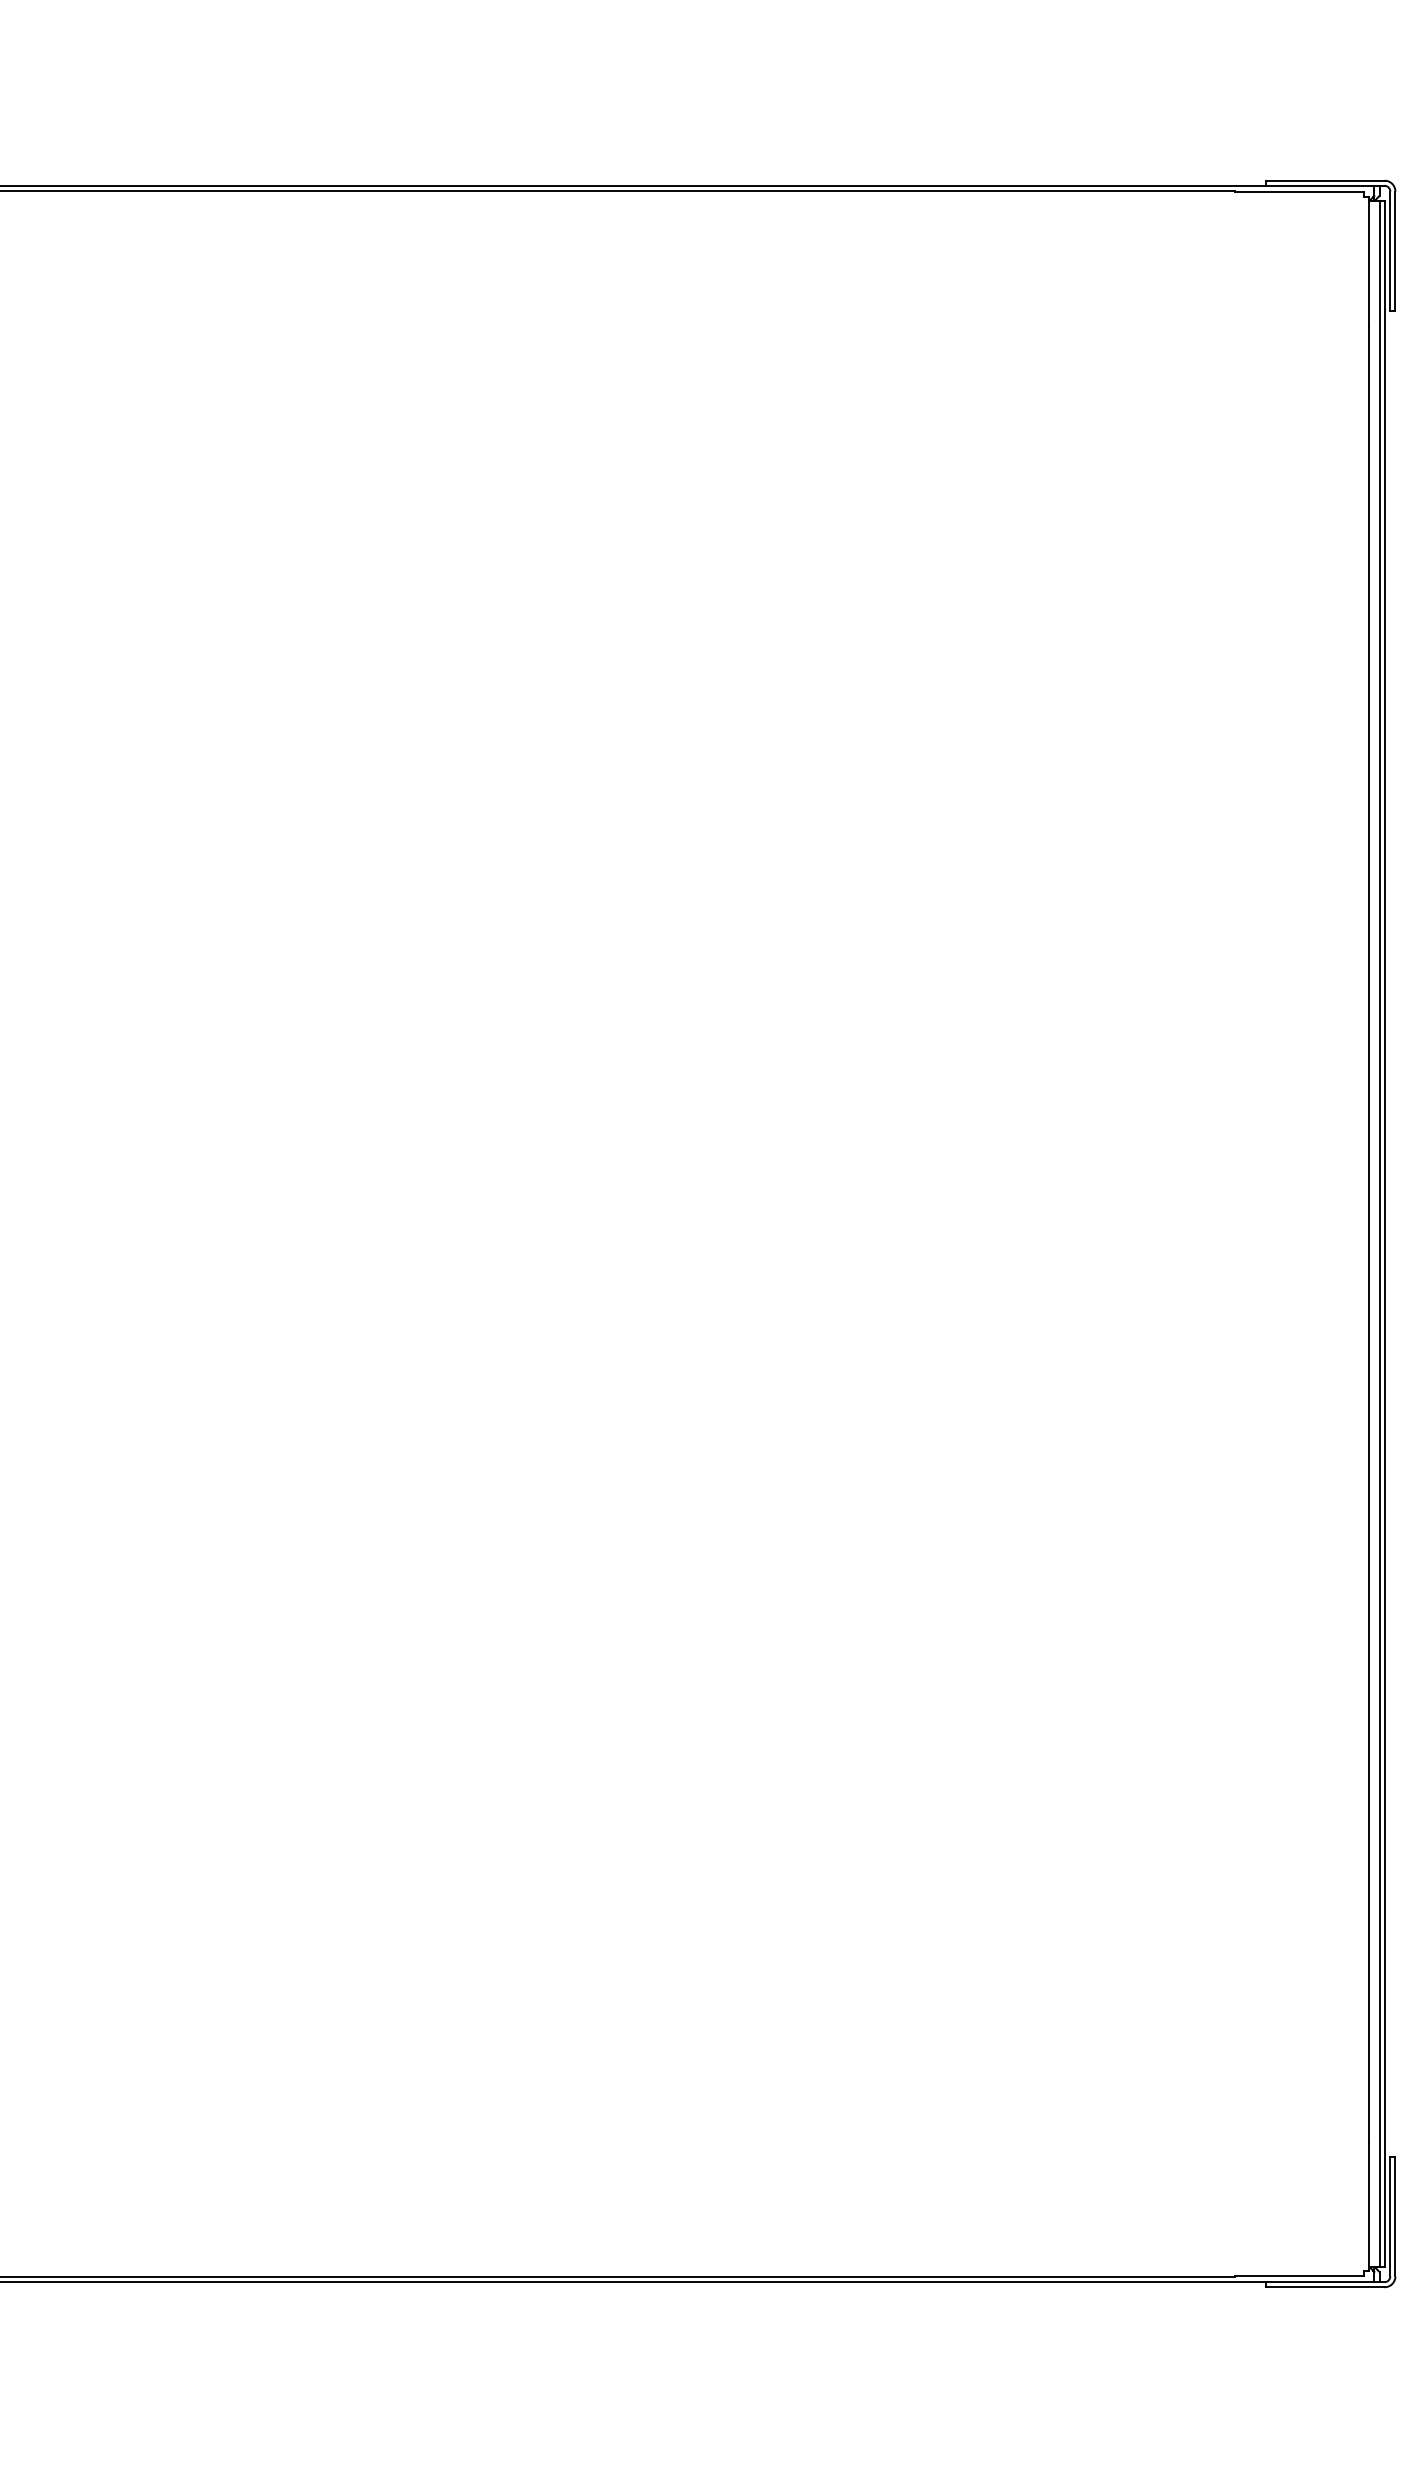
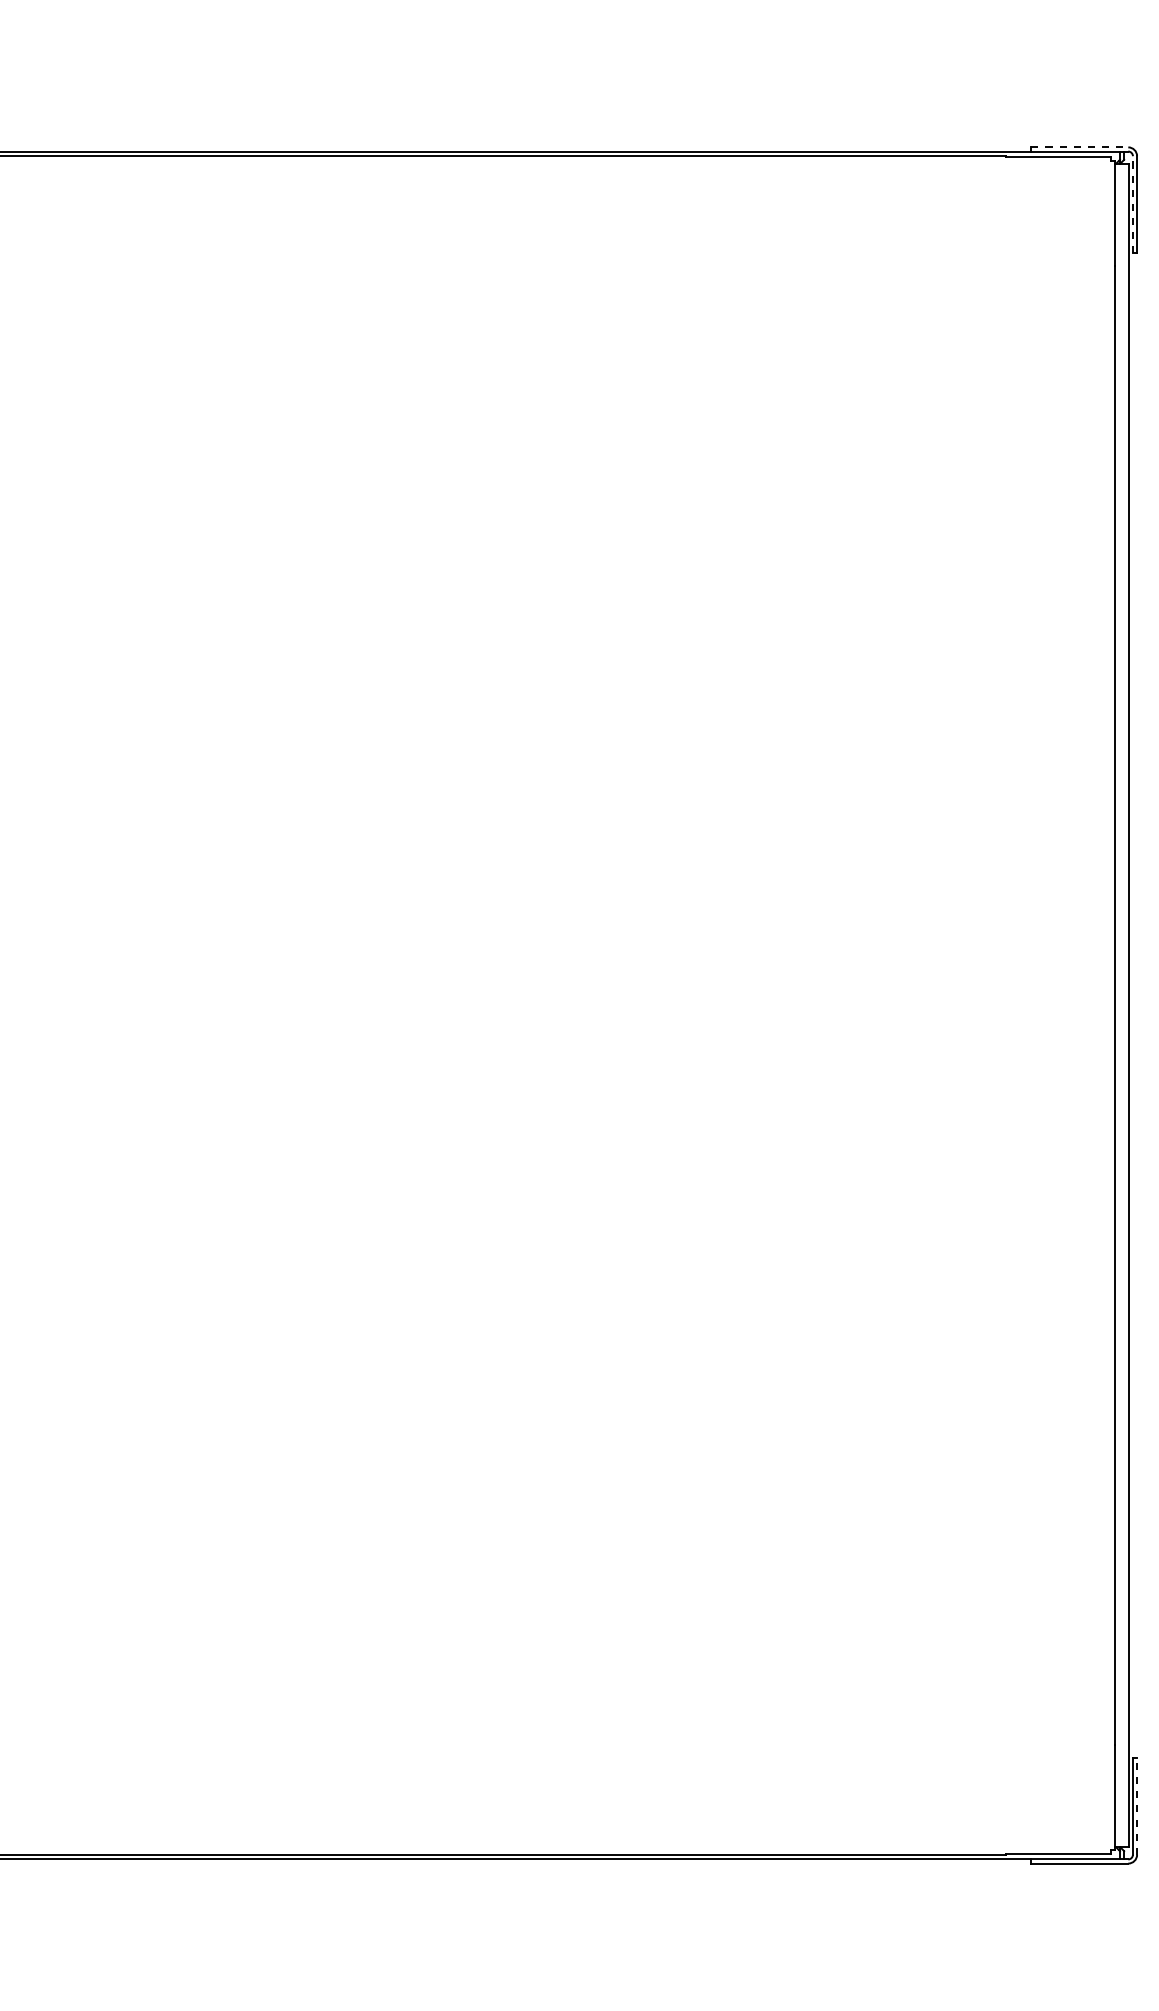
line: (1325, 180) -> (1080, 147), solid -> dashed
line: (1390, 251) -> (1133, 205), solid -> dashed
line: (1380, 1233) -> (1124, 1005), removed
line: (1395, 2216) -> (1137, 1805), solid -> dashed

